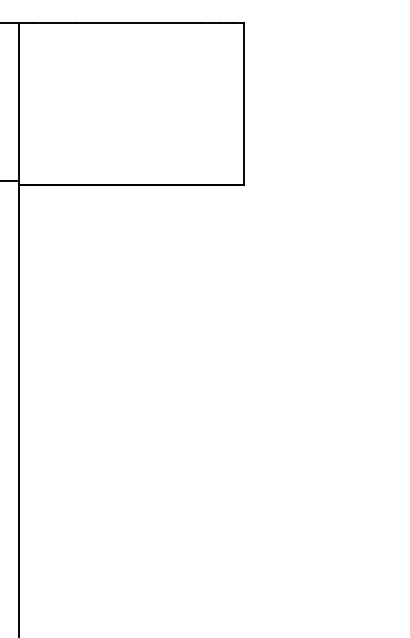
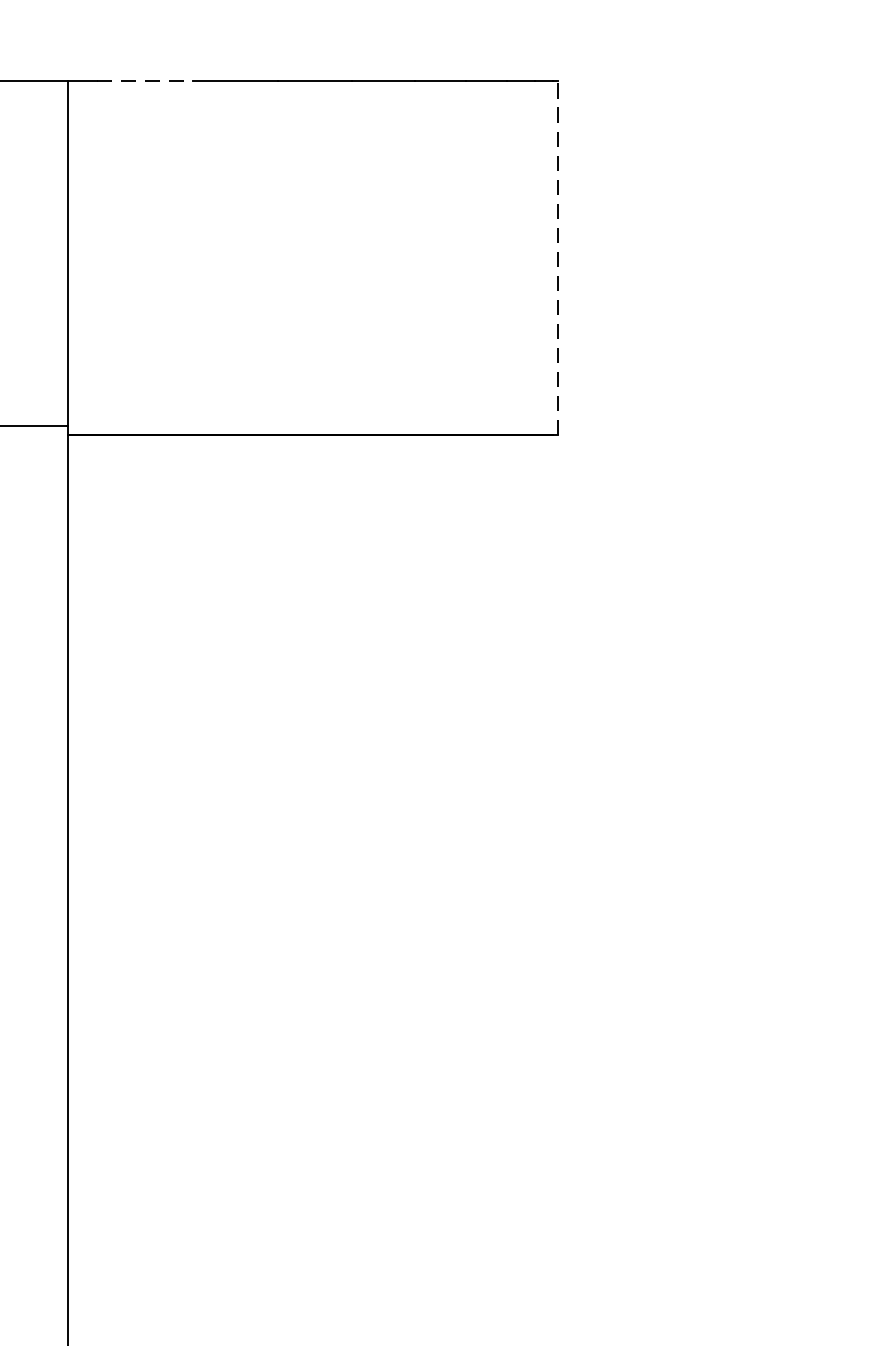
line: (54, 22) -> (144, 80), solid -> dashed
line: (243, 103) -> (558, 257), solid -> dashed

